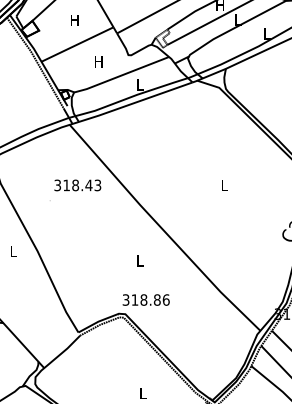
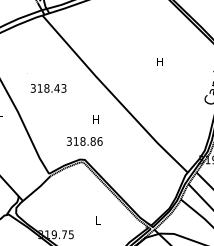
text: (77, 185) -> (48, 88), moved
text: (223, 185) -> (159, 61), L -> H
text: (139, 260) -> (95, 118), L -> H
text: (145, 299) -> (84, 141), moved

